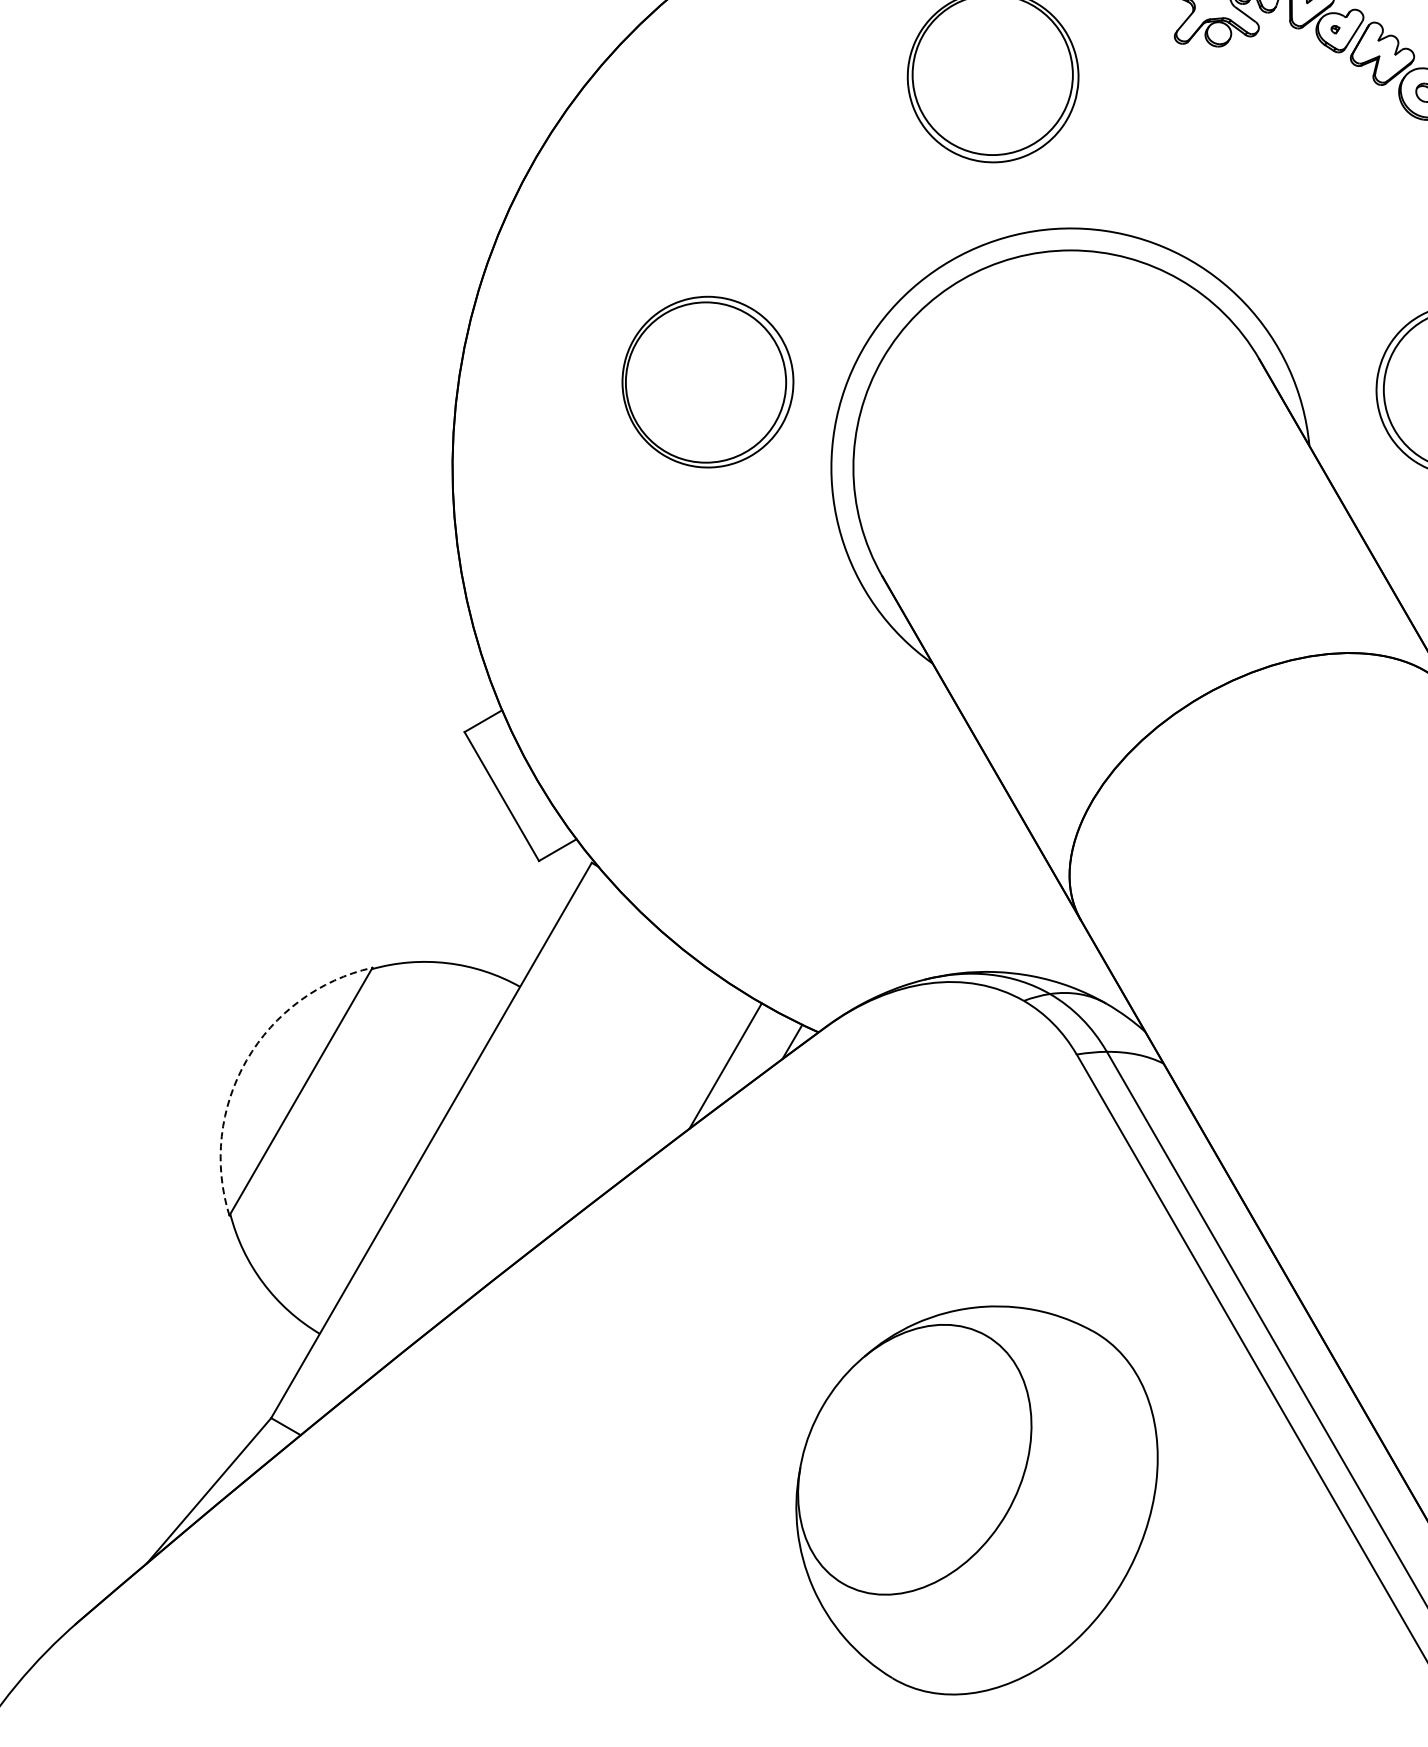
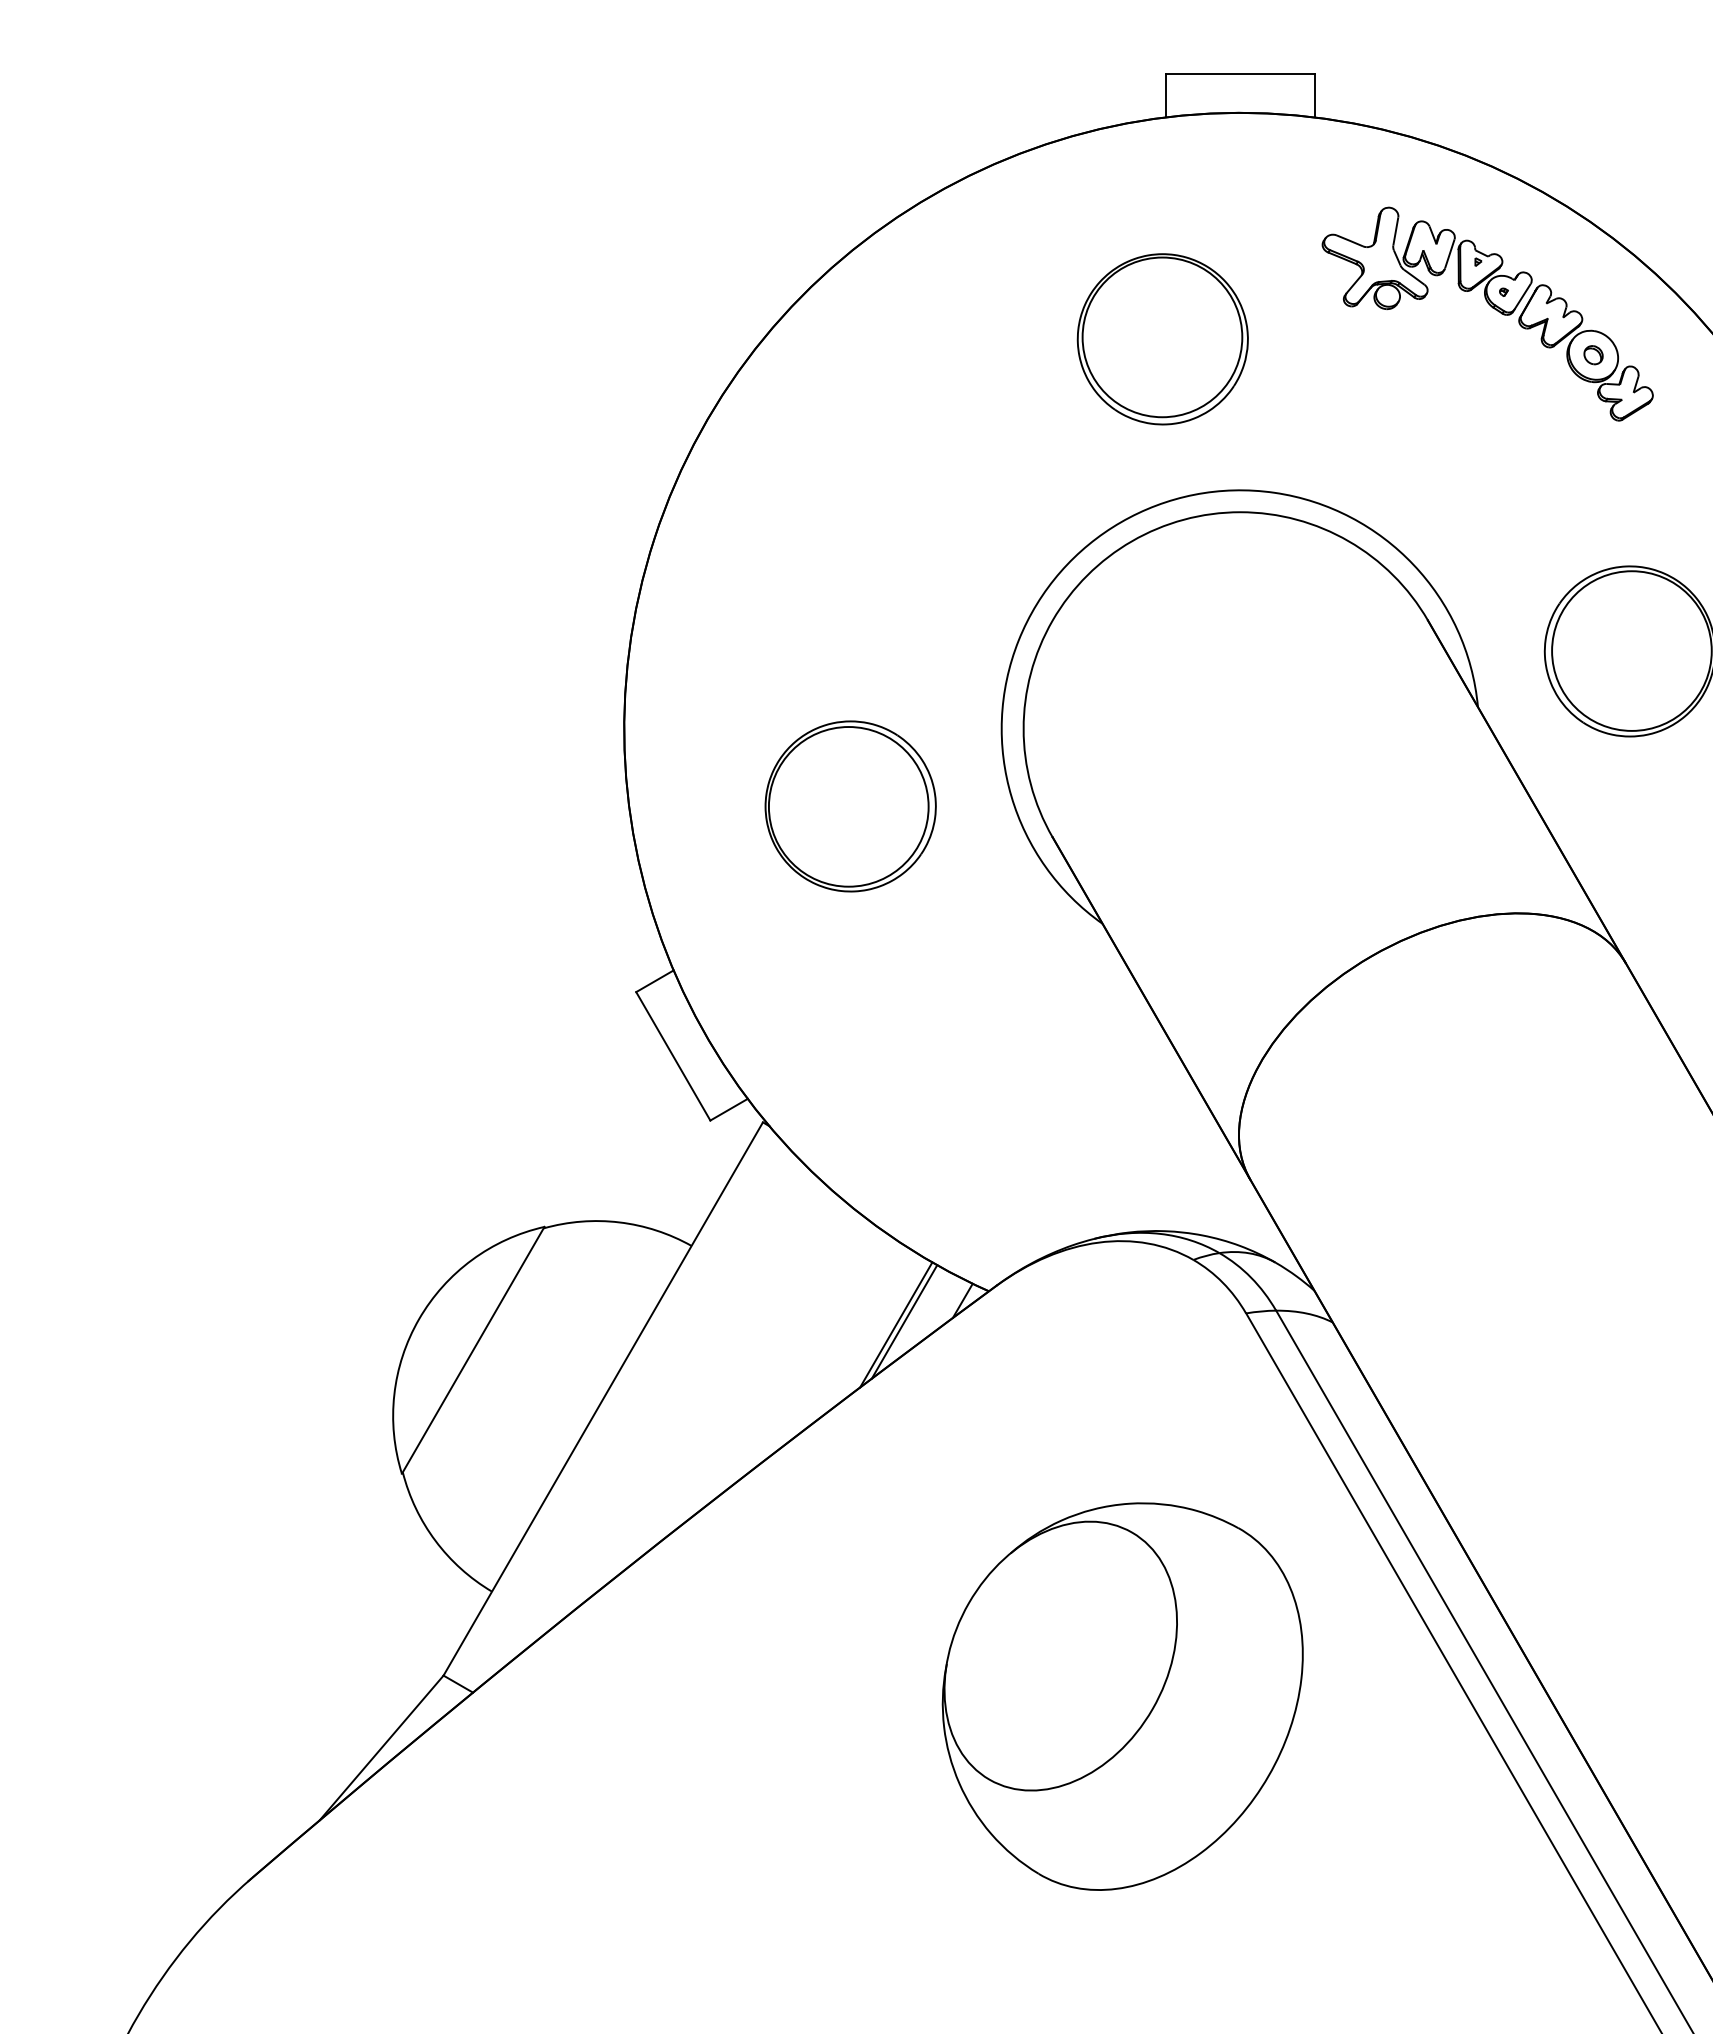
part: (707, 382) -> (850, 806), moved
arc: (247, 1060) -> (419, 1319), dashed -> solid
line: (733, 1062) -> (904, 1321), added
part: (976, 1500) -> (1122, 1696), moved

